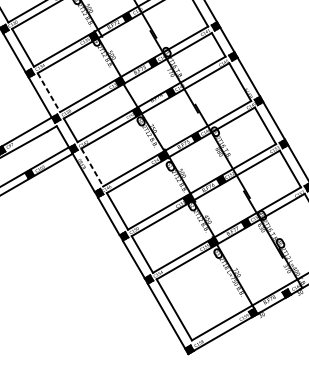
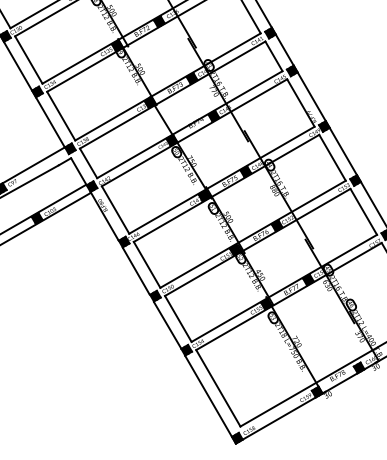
line: (49, 92) -> (61, 116), dashed -> solid
line: (92, 167) -> (115, 210), dashed -> solid

